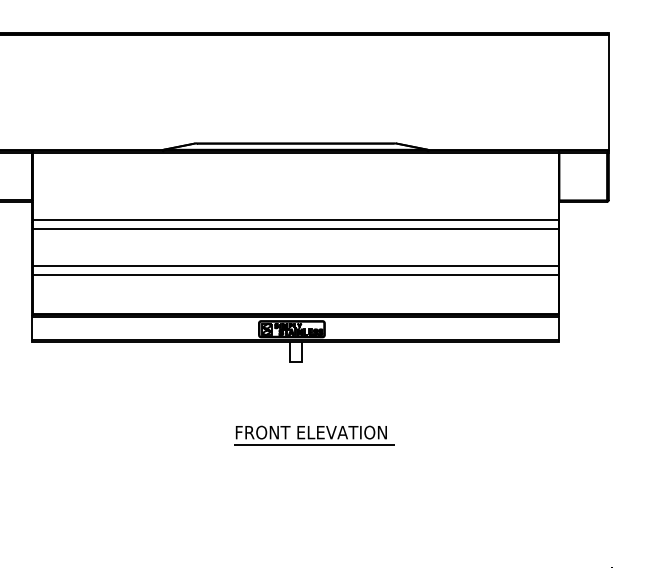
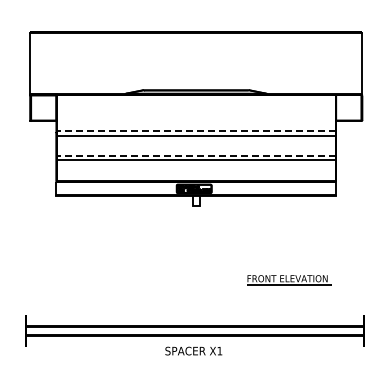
line: (294, 221) -> (195, 131), solid -> dashed
line: (294, 266) -> (195, 155), solid -> dashed
part: (315, 435) -> (289, 280), moved

